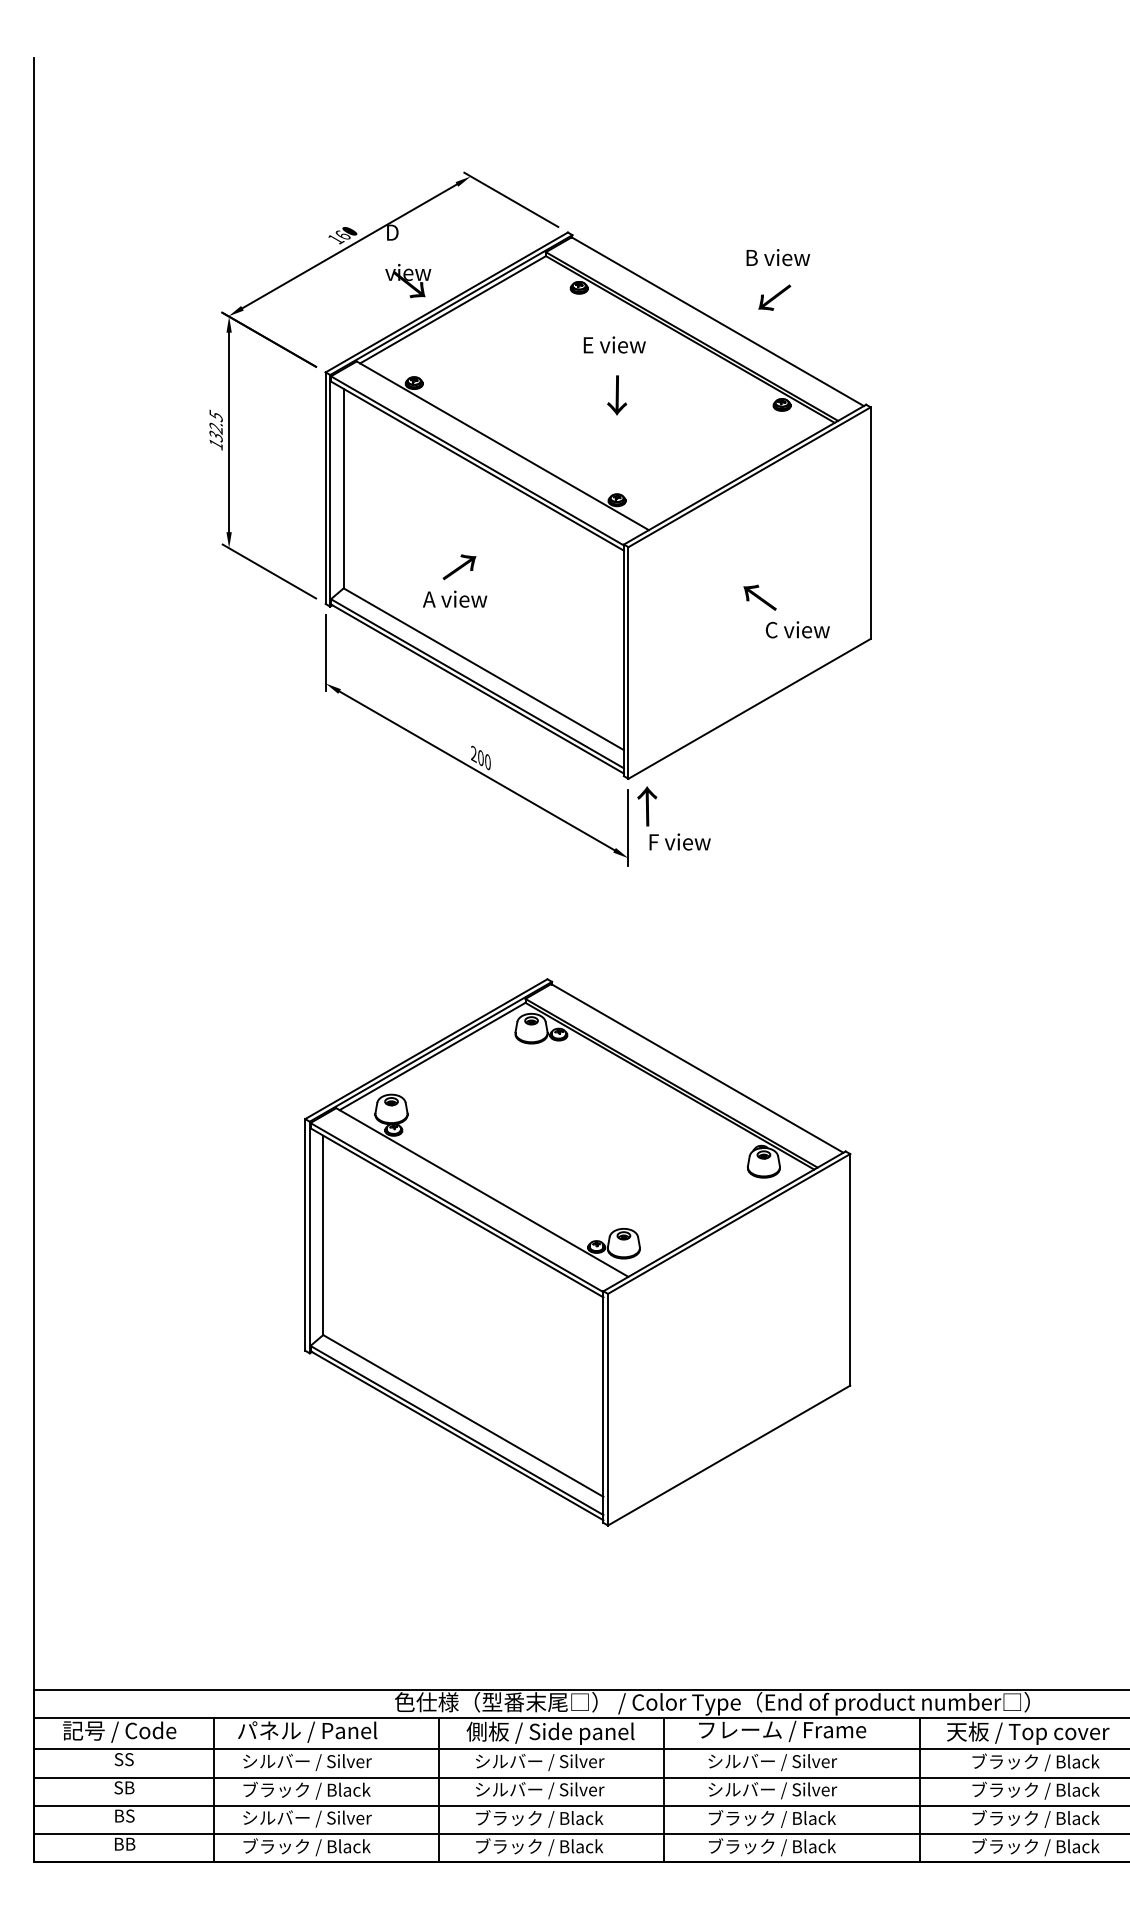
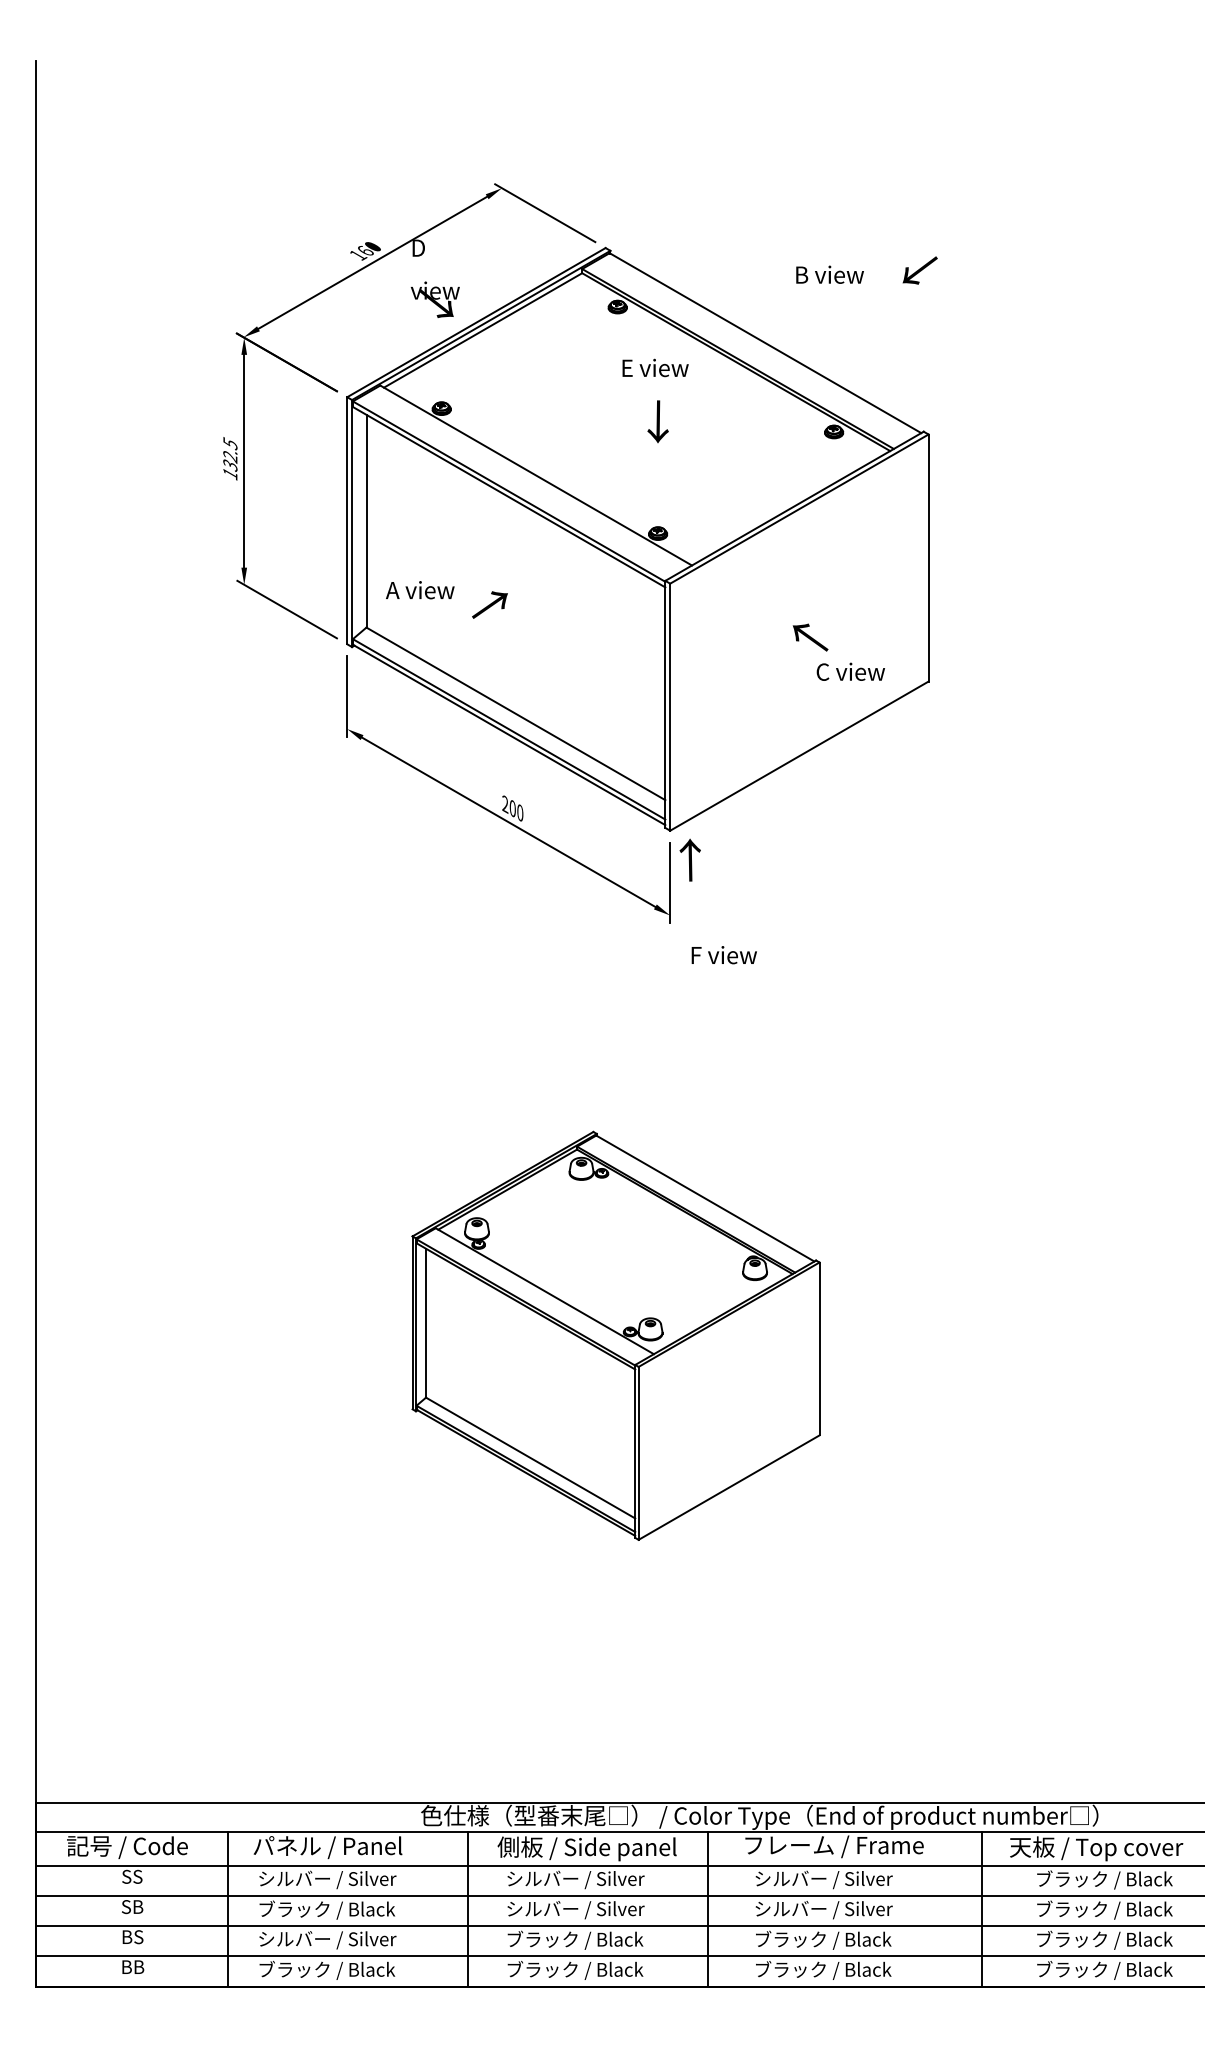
text: (774, 297) -> (919, 270), moved
text: (455, 599) -> (420, 590), moved
text: (679, 842) -> (723, 955), moved
part: (577, 1252) -> (615, 1335), size x0.7

